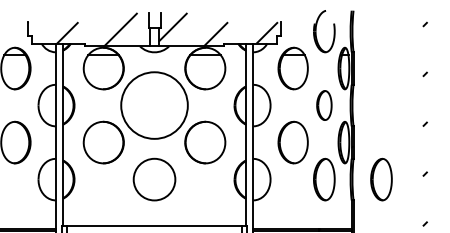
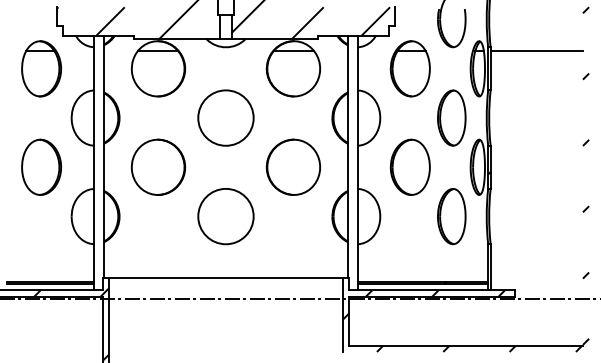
line: (388, 55) -> (536, 51), added
circle: (154, 105) -> (225, 117), size x0.62
part: (324, 105) -> (451, 117), size x1.43
part: (381, 179) -> (527, 216), removed

